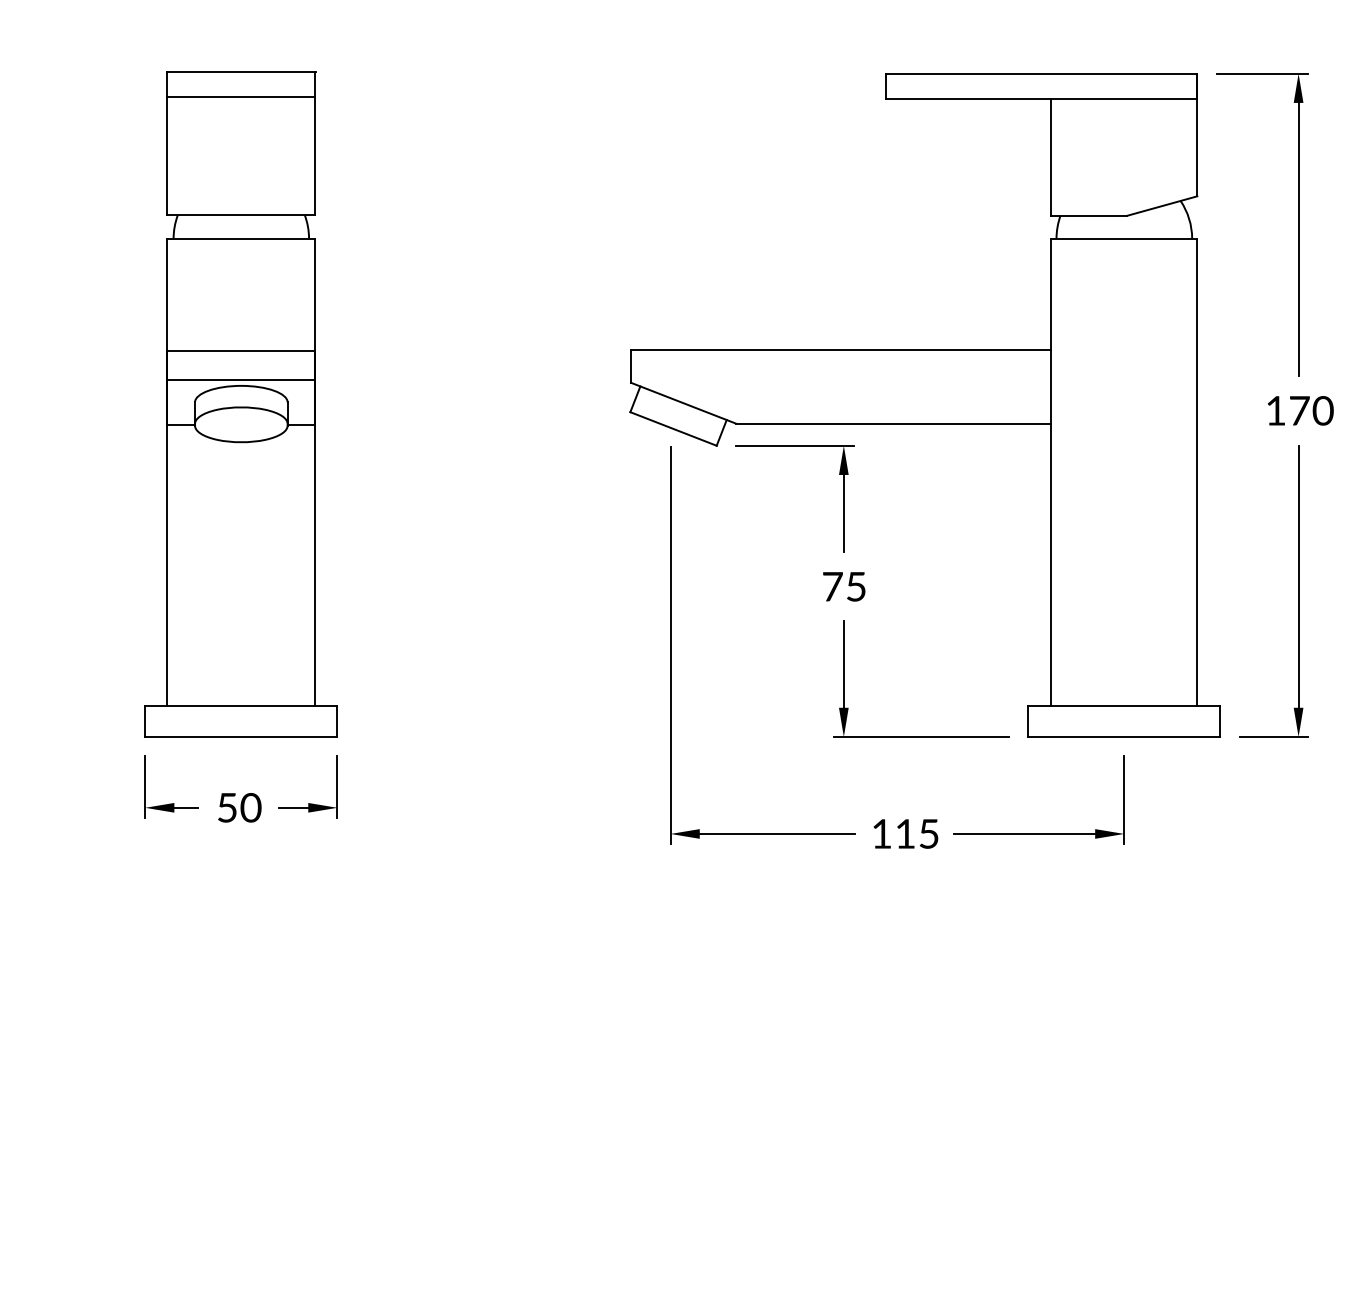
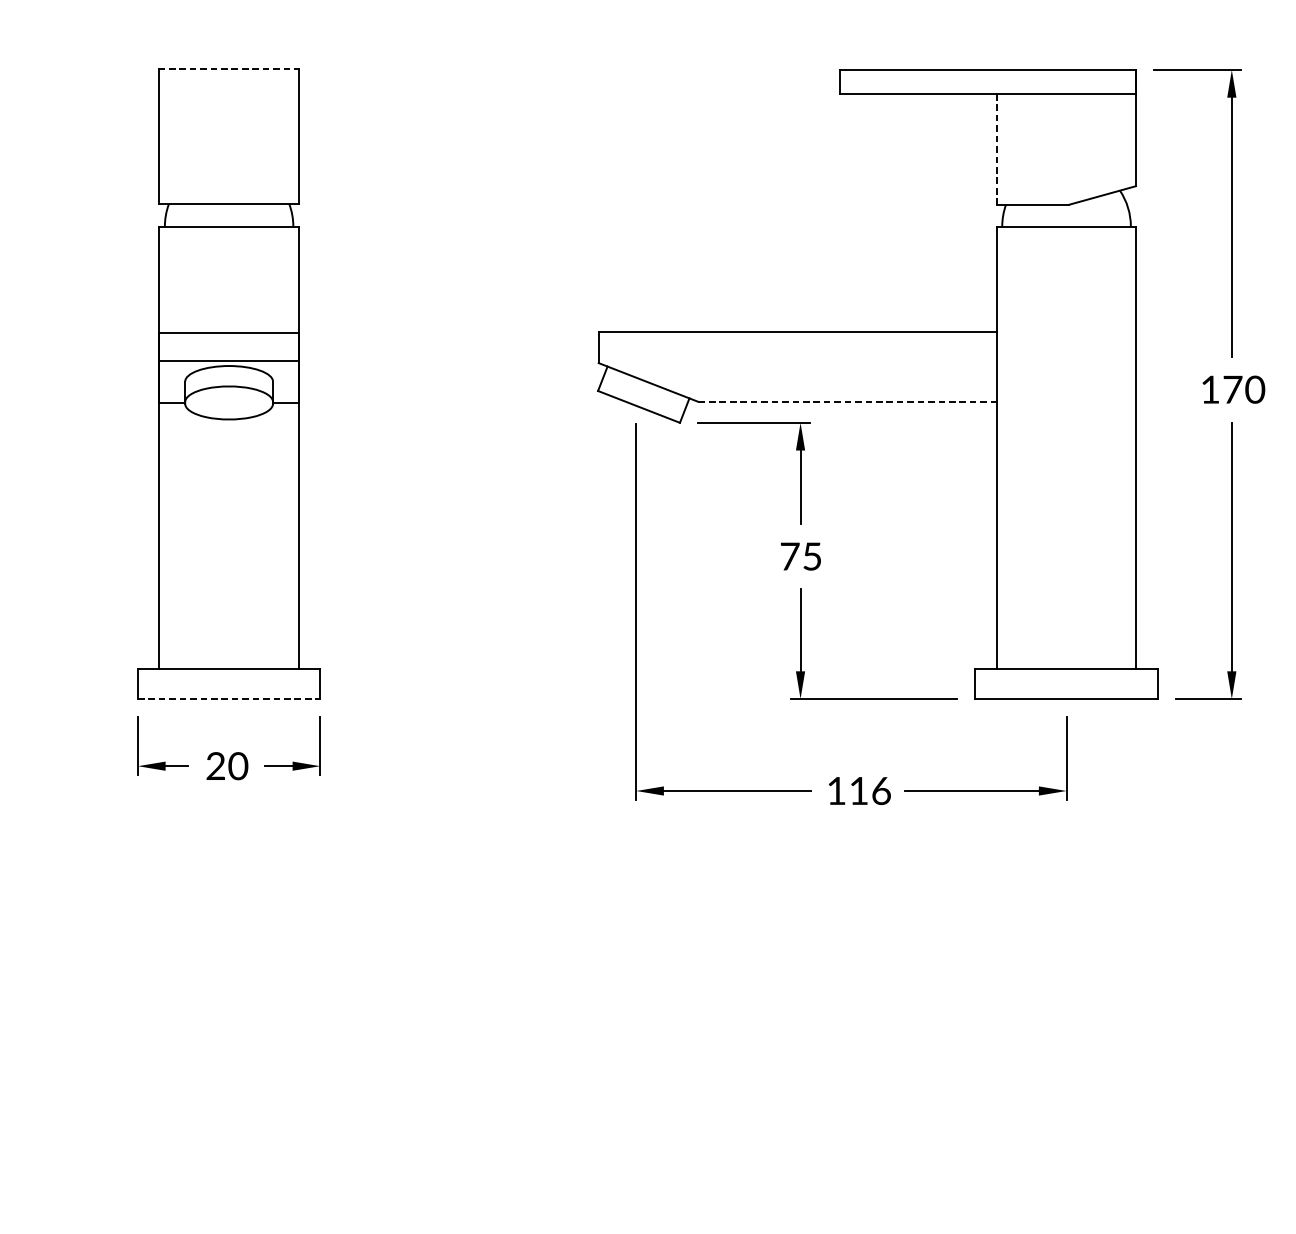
line: (241, 72) -> (229, 68), solid -> dashed
line: (241, 96) -> (229, 91), removed
line: (1051, 157) -> (997, 149), solid -> dashed
line: (893, 423) -> (847, 401), solid -> dashed
line: (241, 736) -> (229, 698), solid -> dashed
text: (226, 807) -> (215, 765), 50 -> 20
text: (929, 833) -> (881, 790), 115 -> 116

